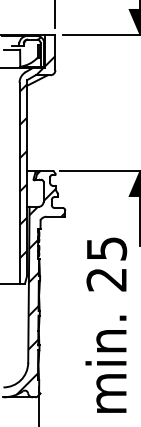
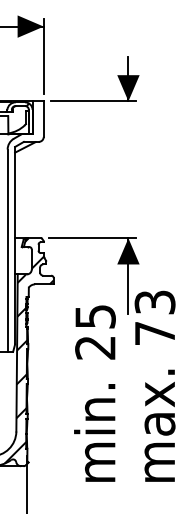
hatch: (37, 157) -> (25, 224), removed

